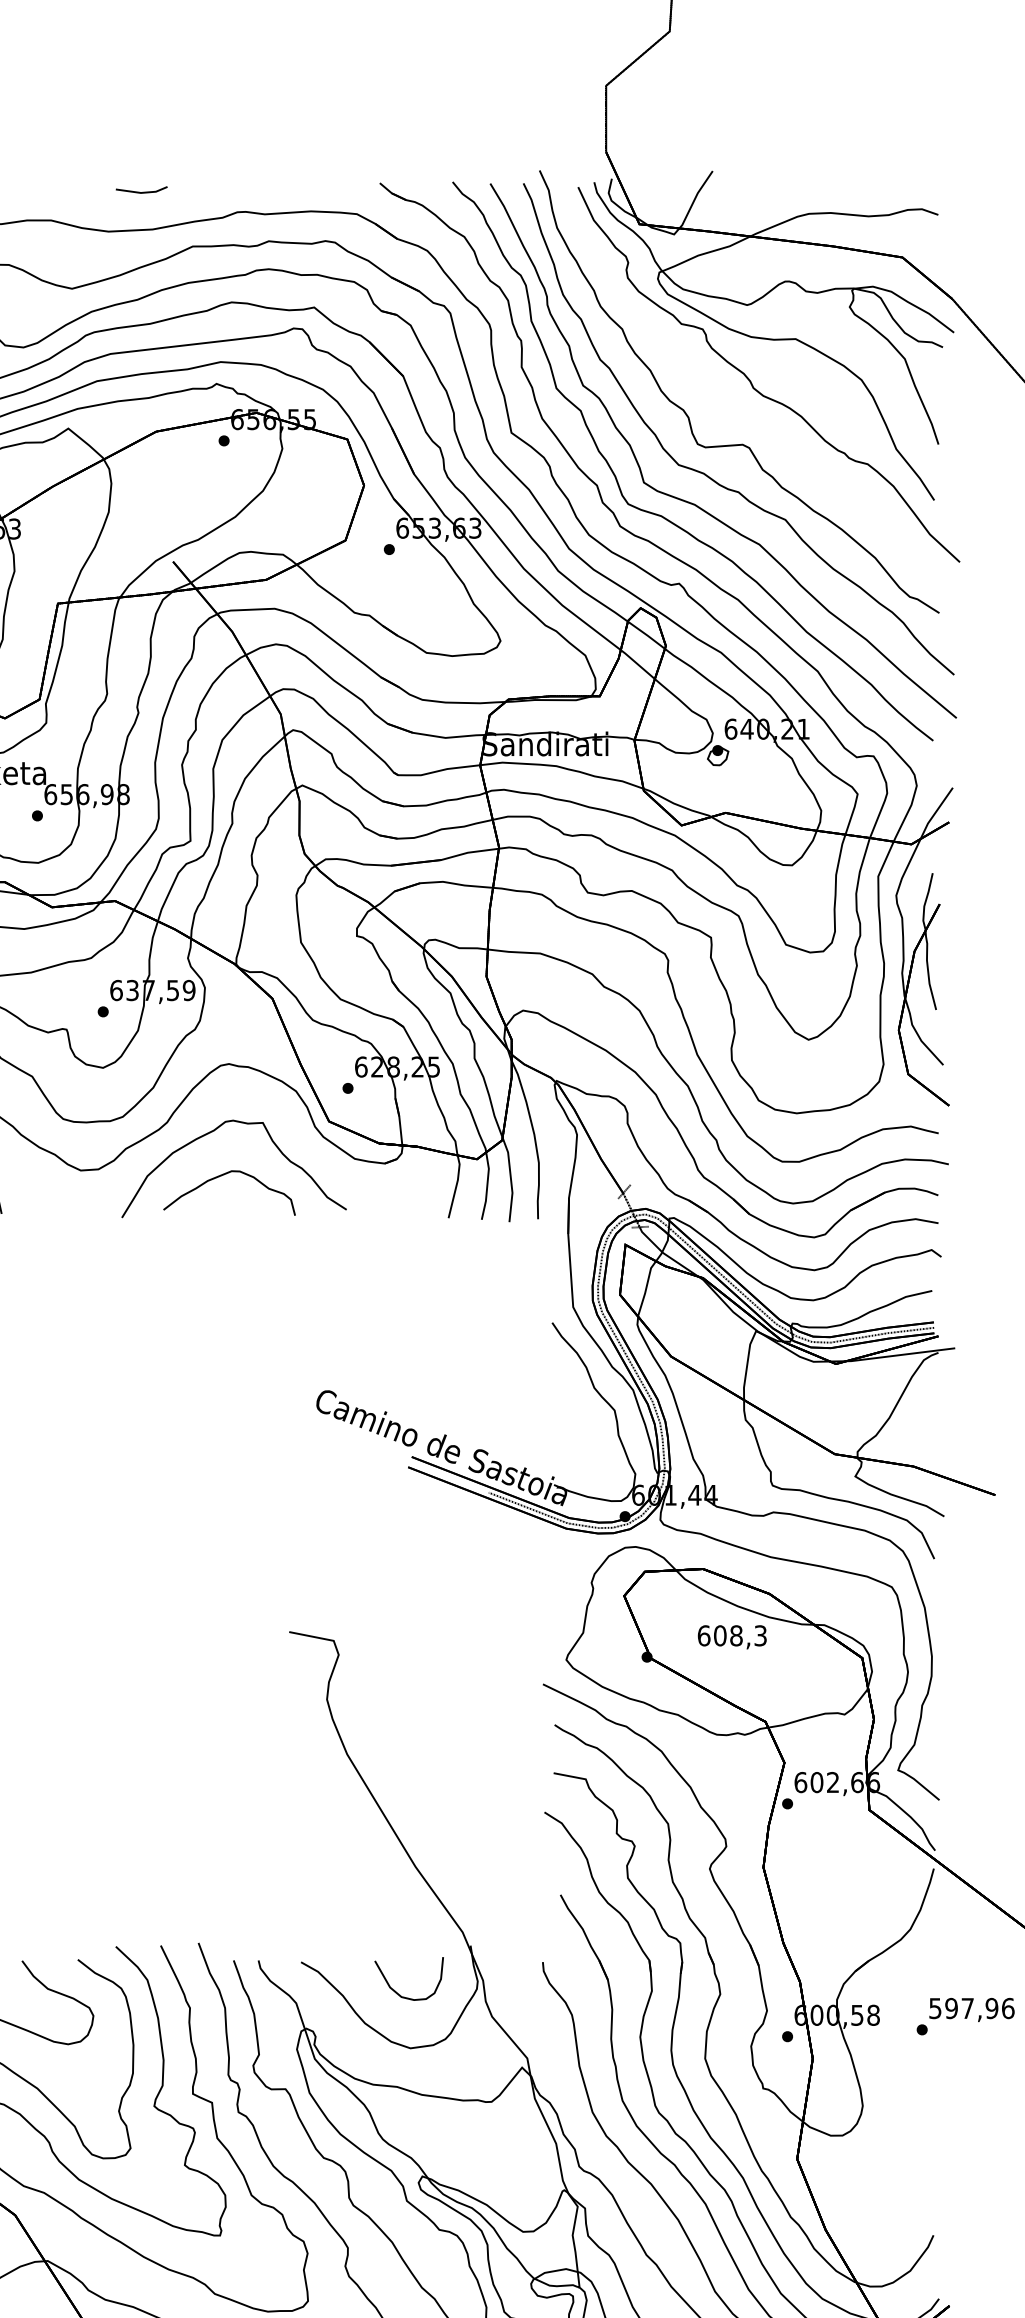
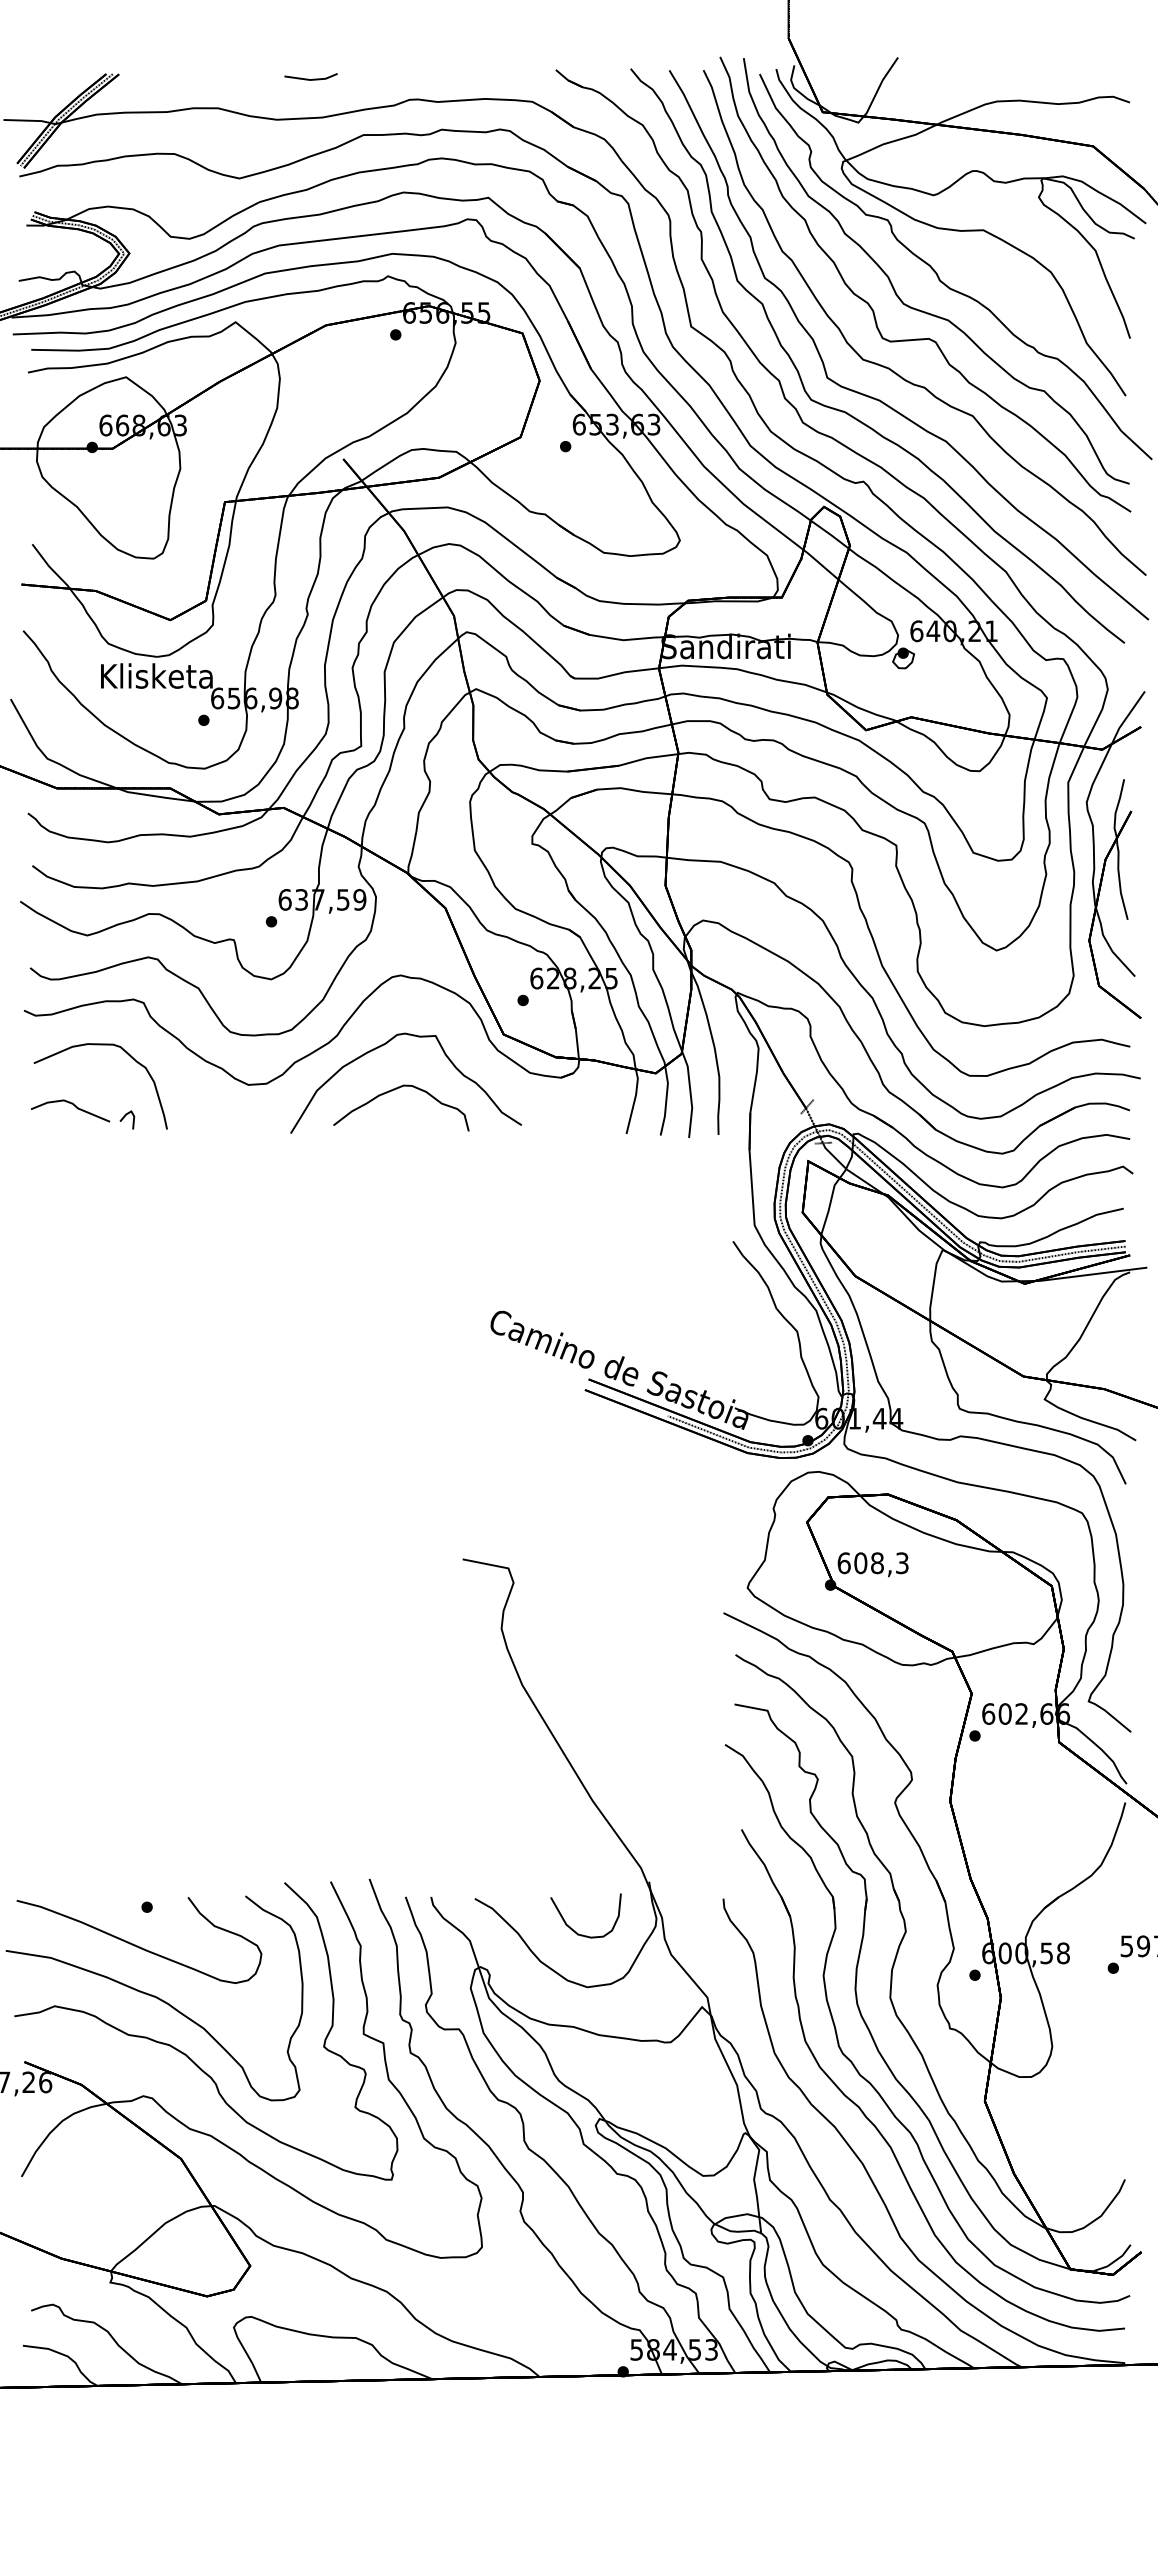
part: (736, 417) -> (922, 310), added
text: (731, 1637) -> (872, 1564), moved

